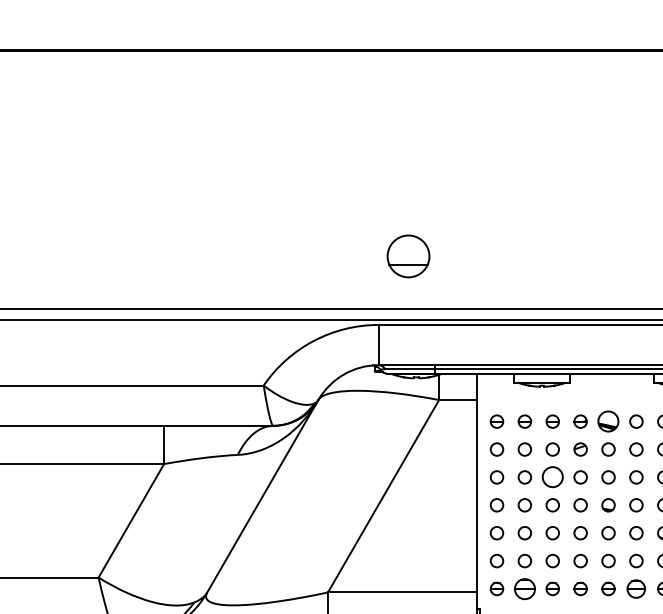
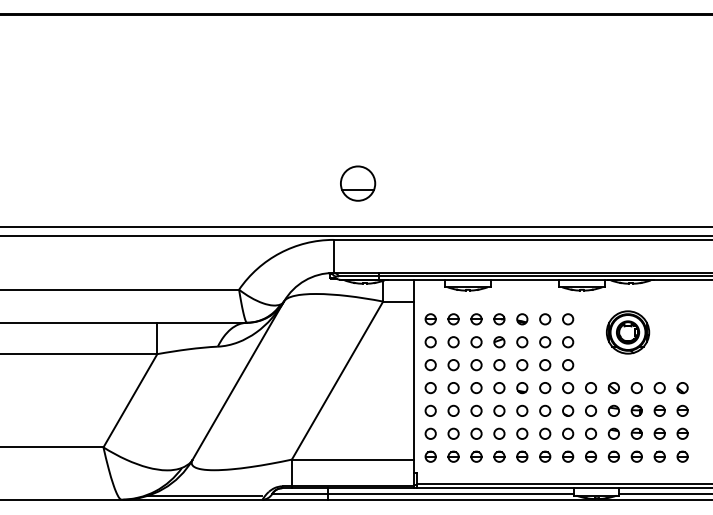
part: (608, 421) -> (522, 319), size x0.62
circle: (552, 477) -> (476, 365), size x0.62
part: (524, 588) -> (453, 456), size x0.62
part: (636, 588) -> (545, 456), size x0.71

